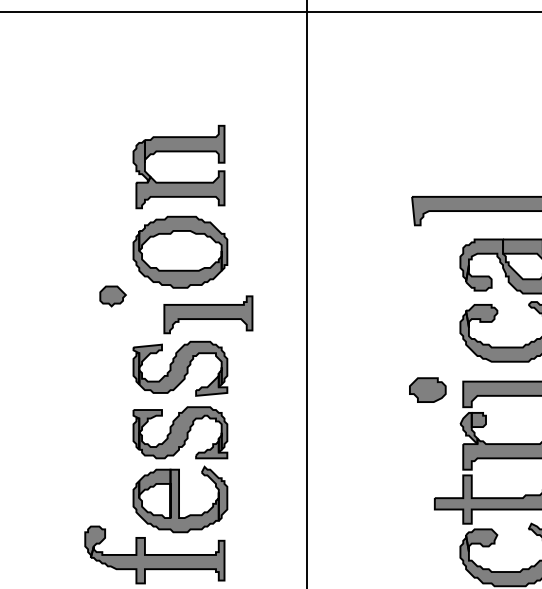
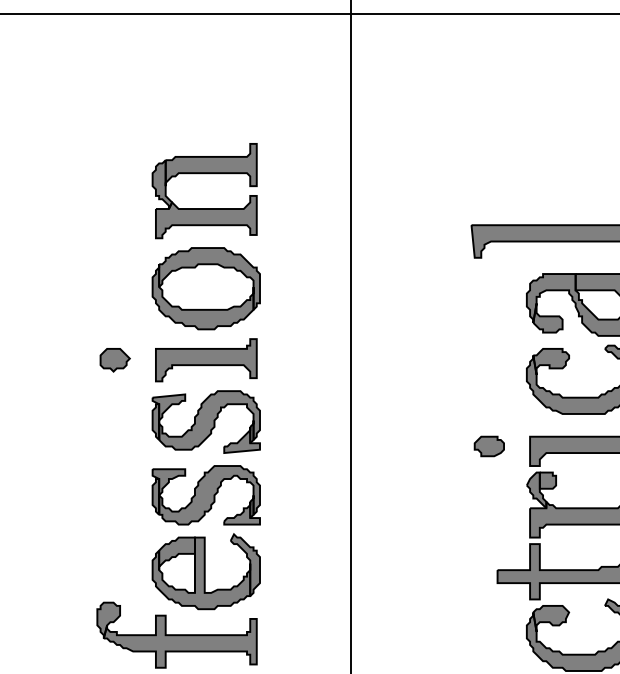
part: (112, 296) -> (114, 360), moved
part: (208, 315) -> (206, 360), moved
part: (426, 390) -> (488, 446), size x0.71

